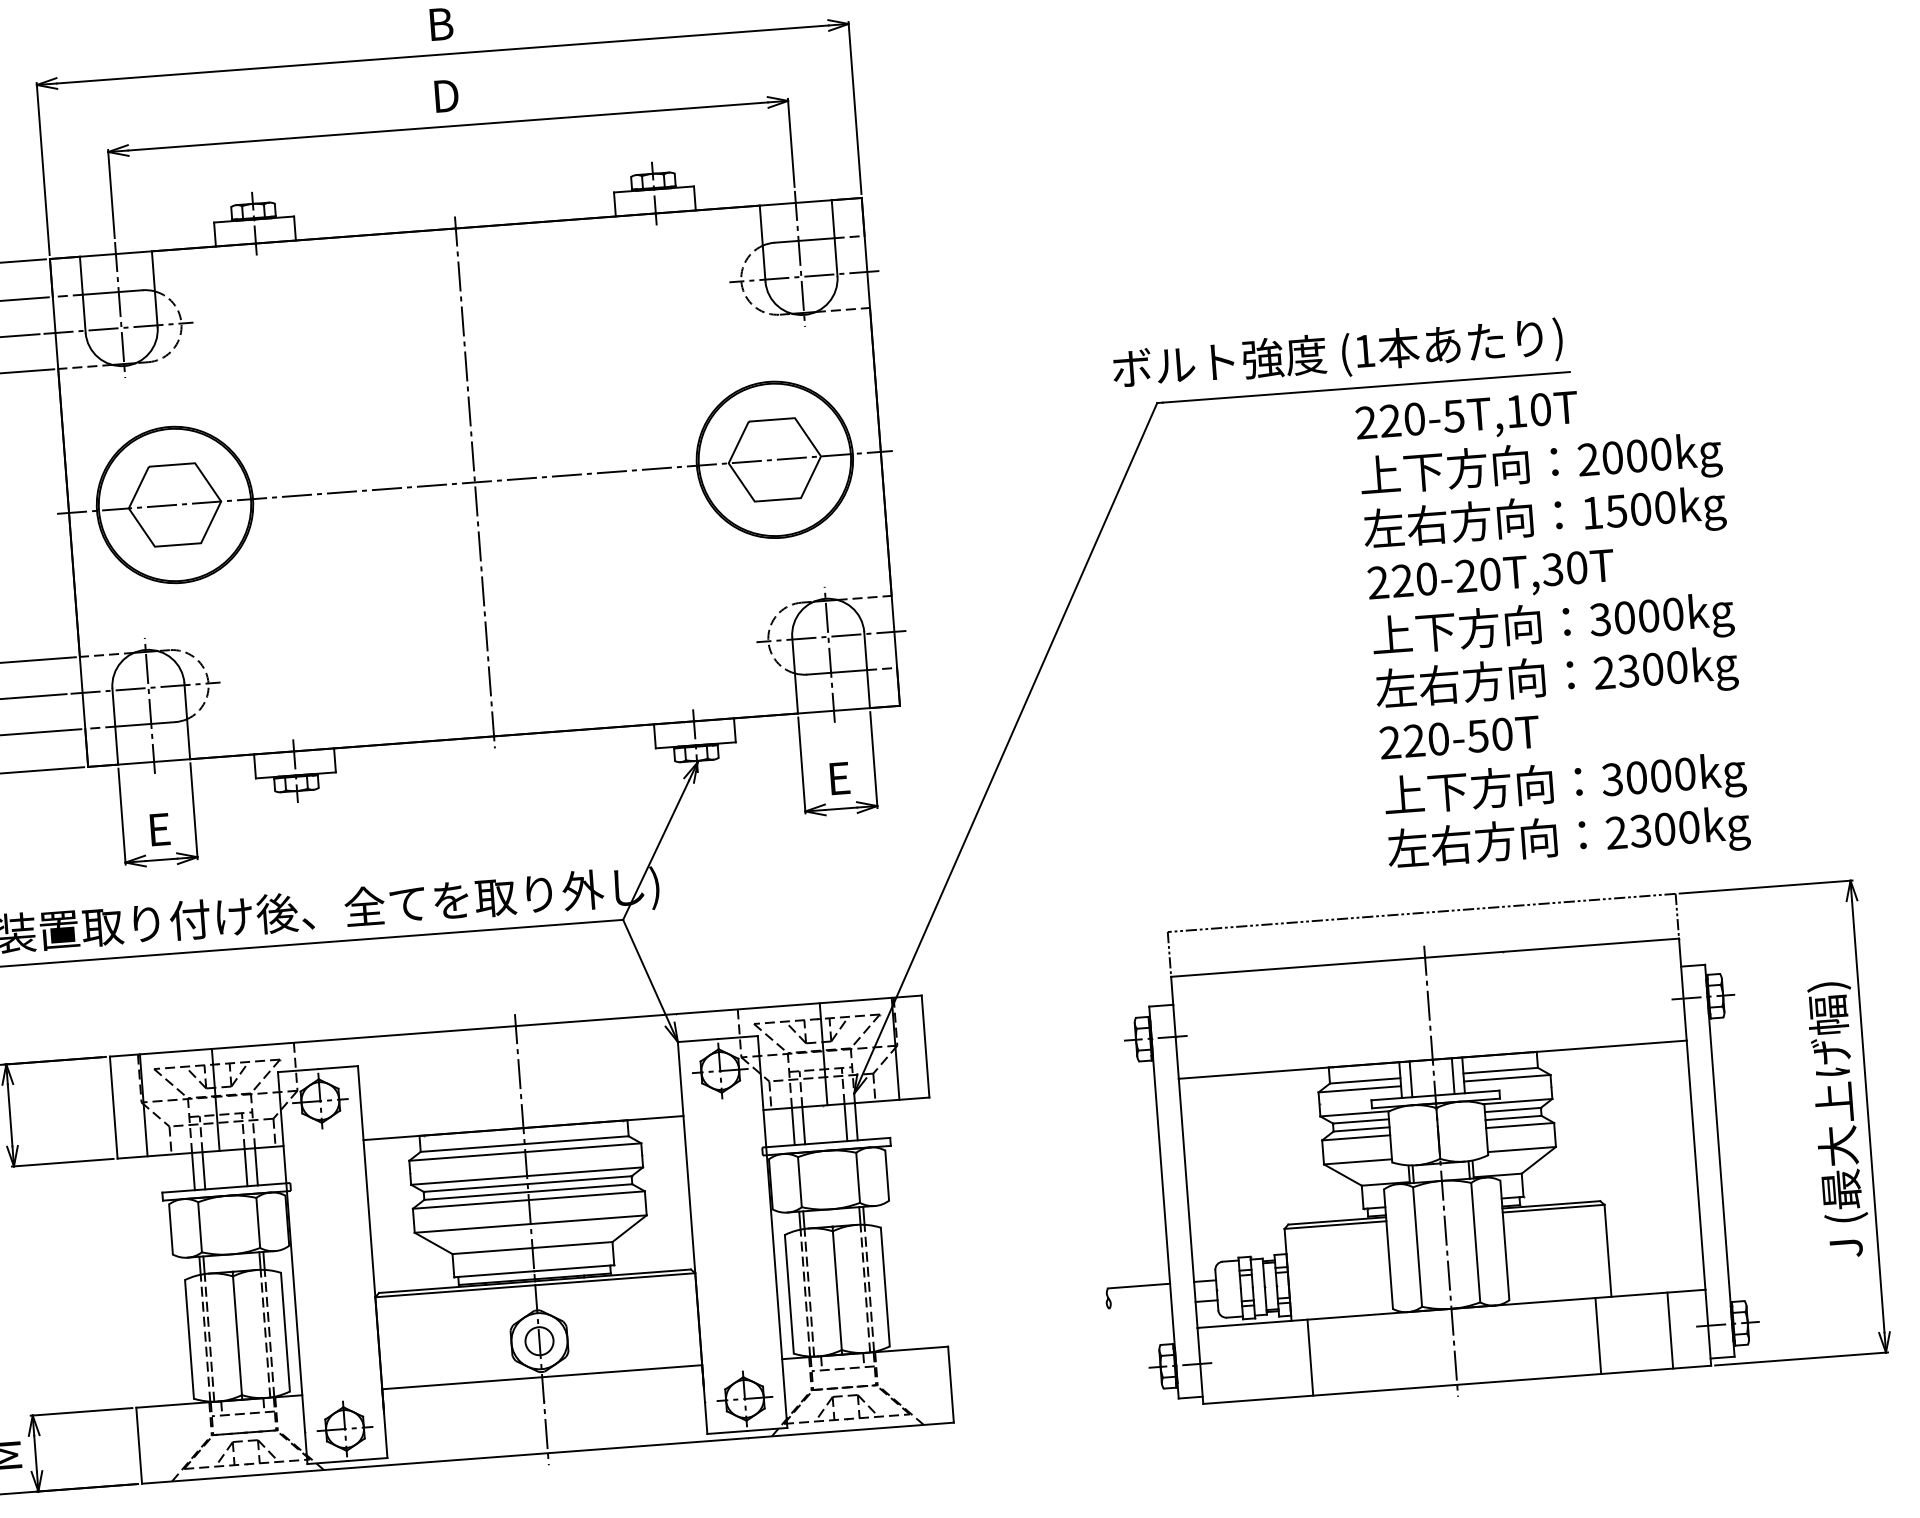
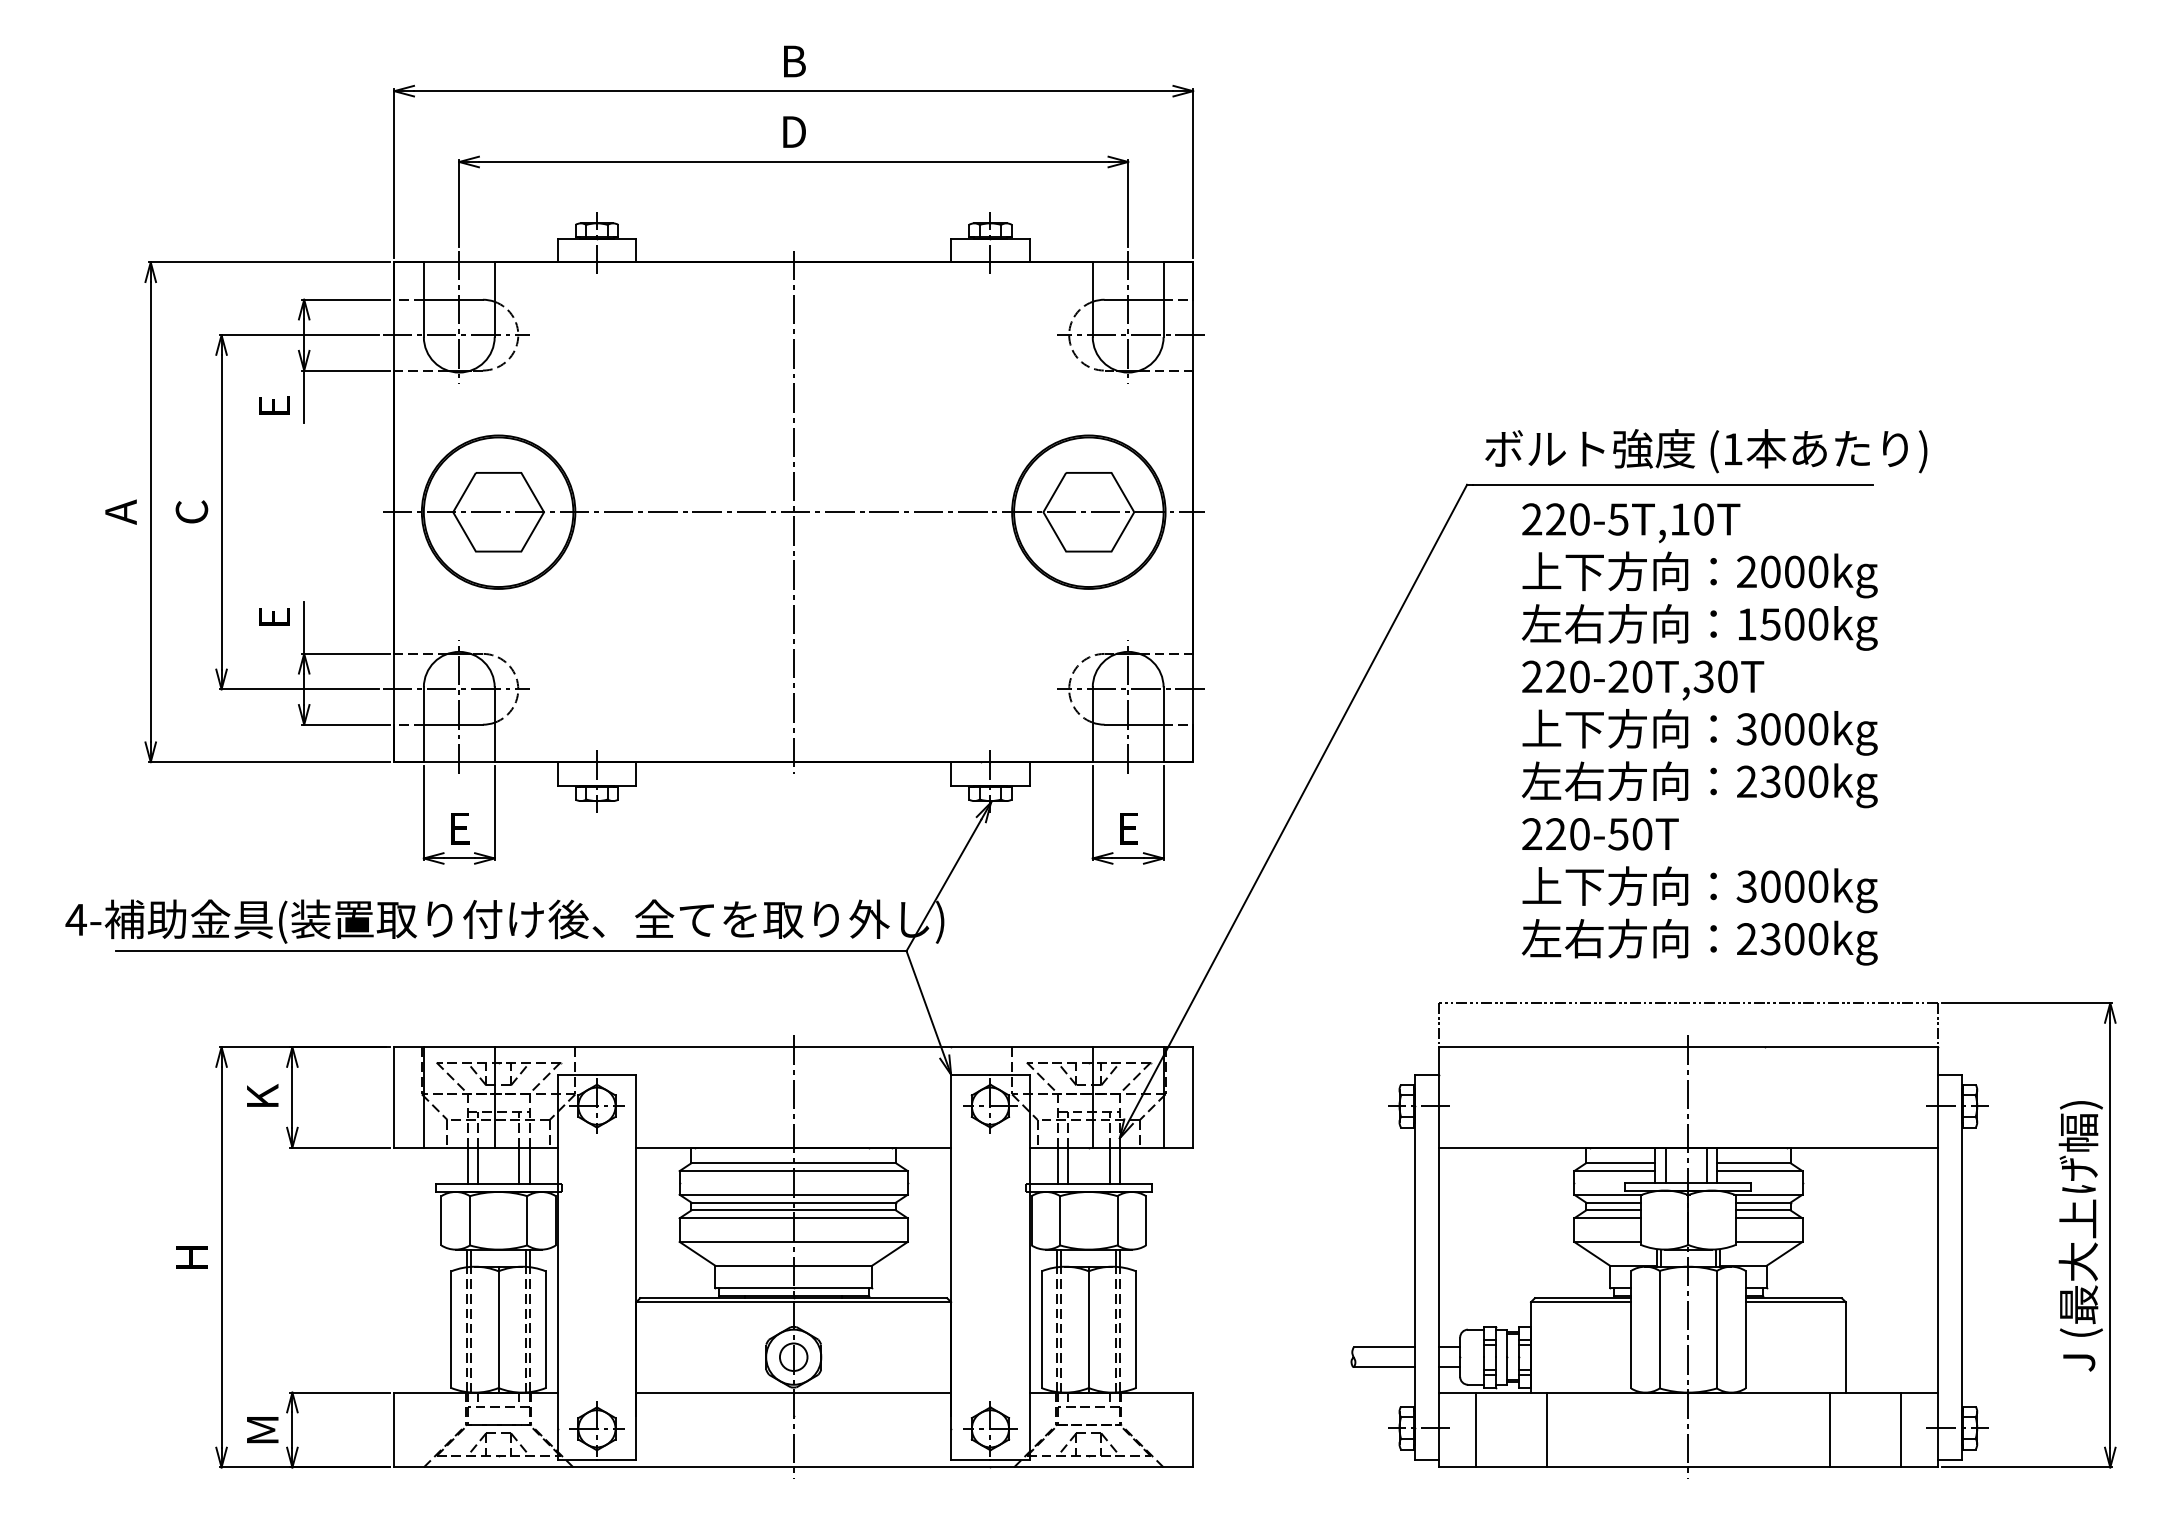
text: (1338, 355) -> (1706, 451), moved
text: (1552, 628) -> (1699, 734), moved
line: (1139, 1306) -> (1383, 1367), added
line: (1237, 1362) -> (1475, 1429), added

